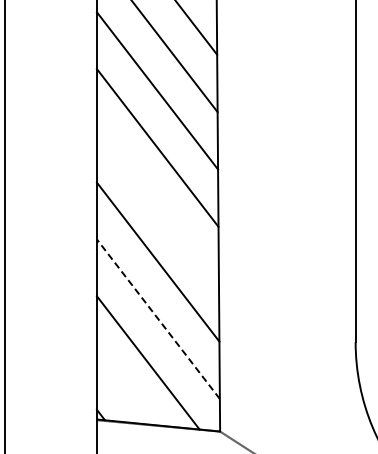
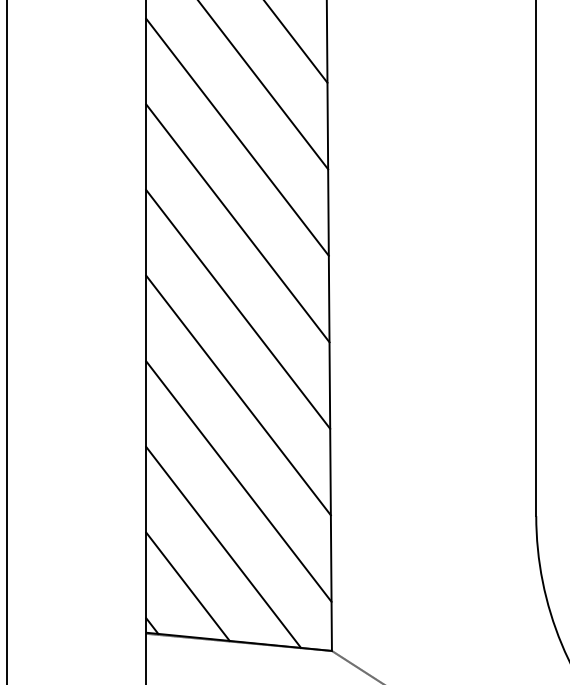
line: (157, 204) -> (237, 308), added
line: (158, 319) -> (239, 481), dashed -> solid
line: (124, 388) -> (187, 586), added

